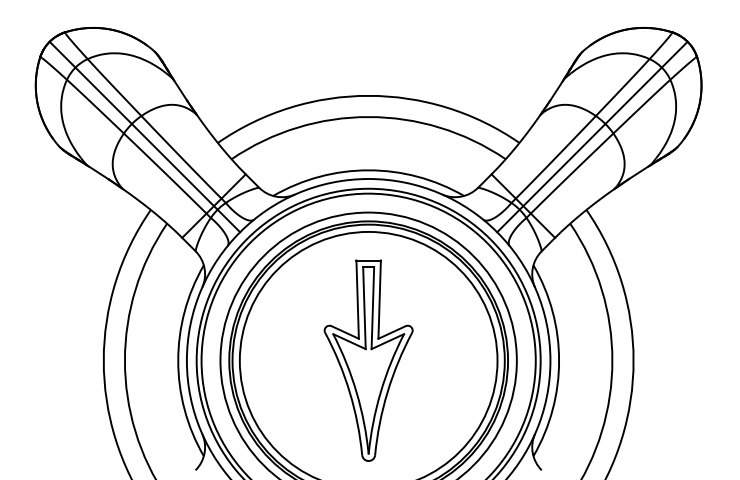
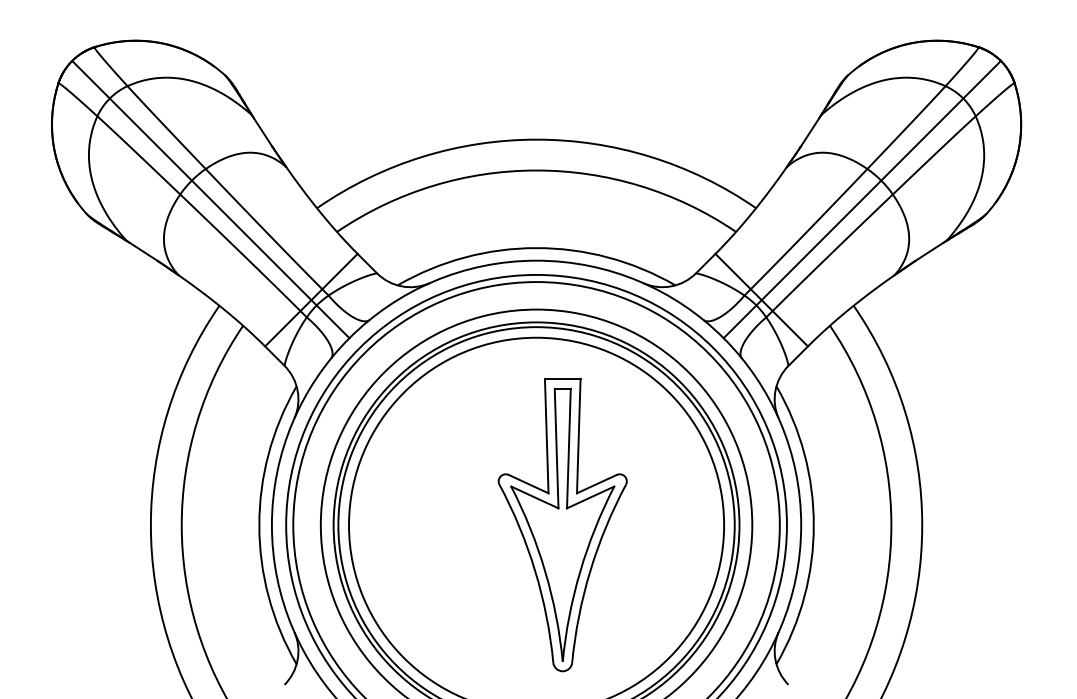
part: (368, 360) -> (562, 524), moved

